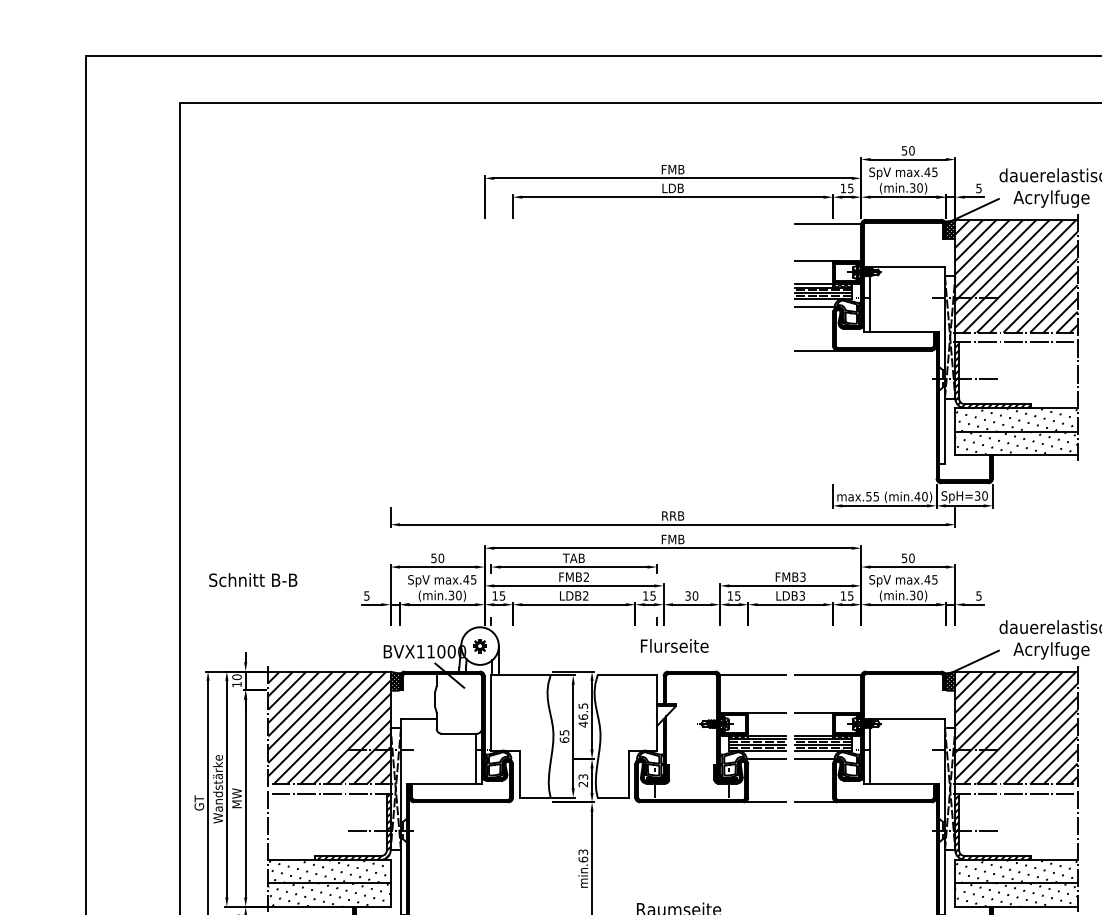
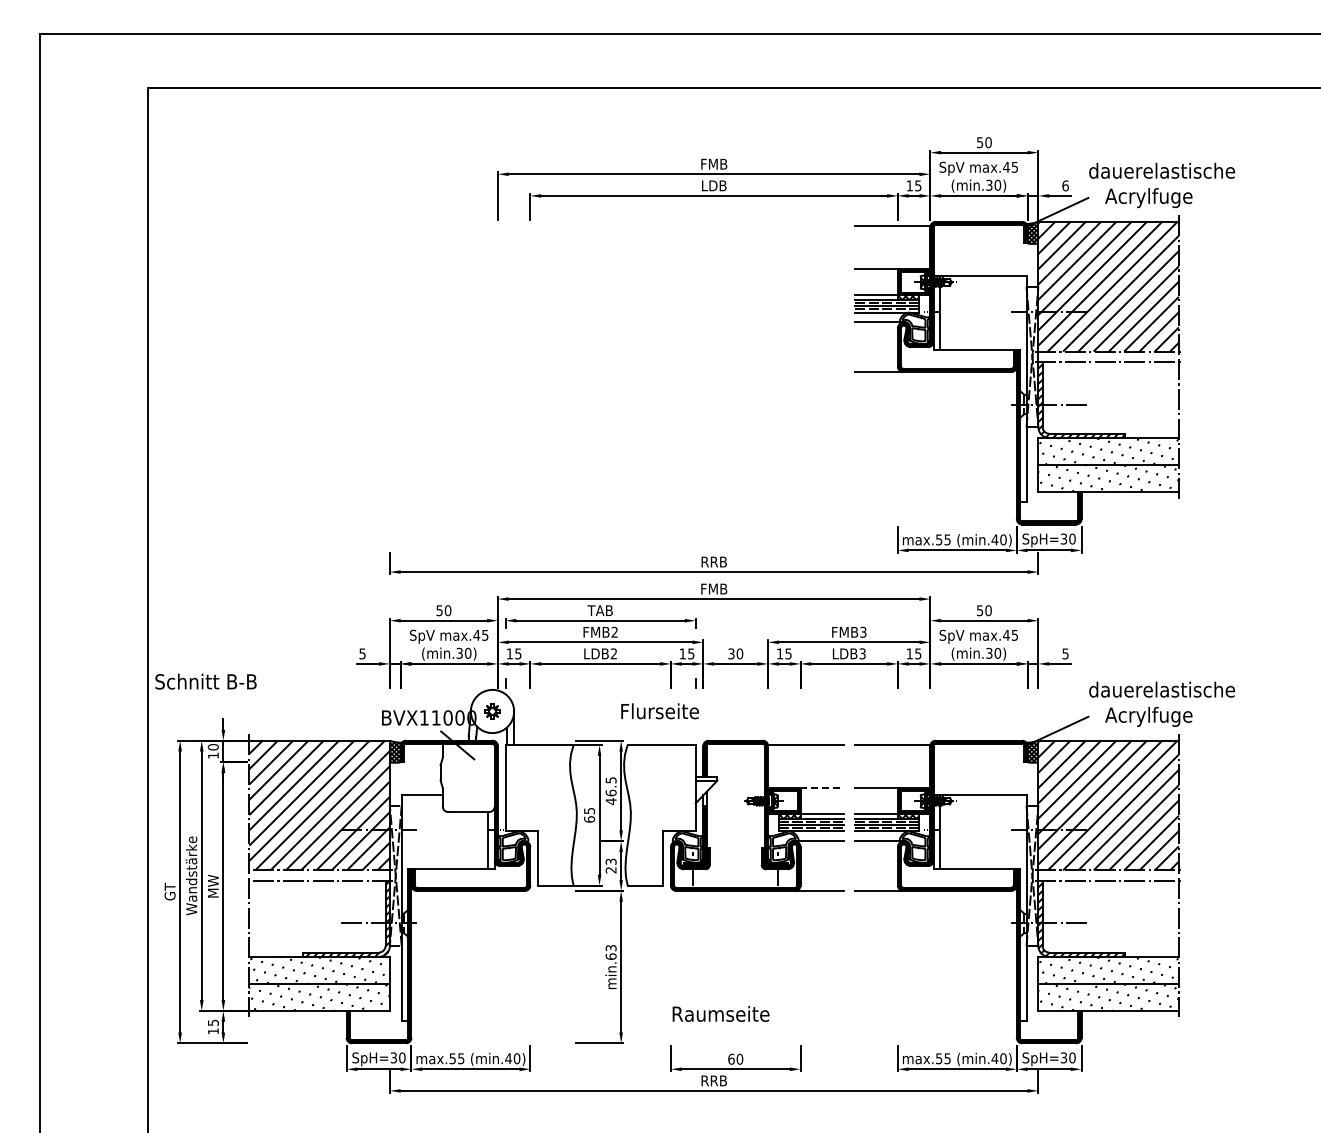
text: (978, 188) -> (1065, 185), 5 -> 6
text: (252, 579) -> (205, 681), moved
text: (674, 646) -> (659, 711), moved
line: (766, 713) -> (821, 788), solid -> dashed

